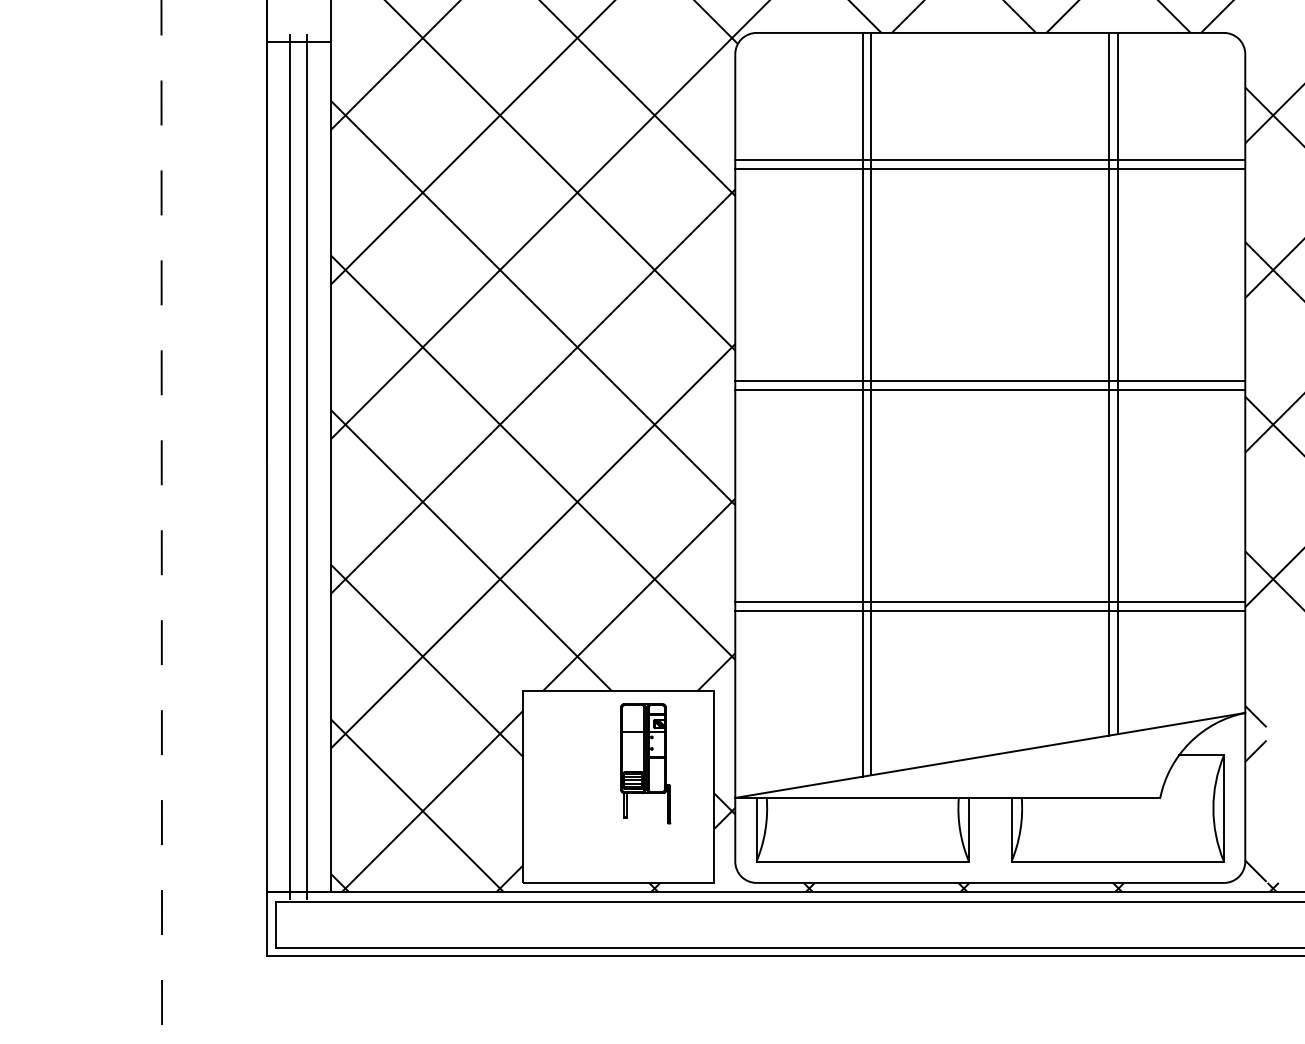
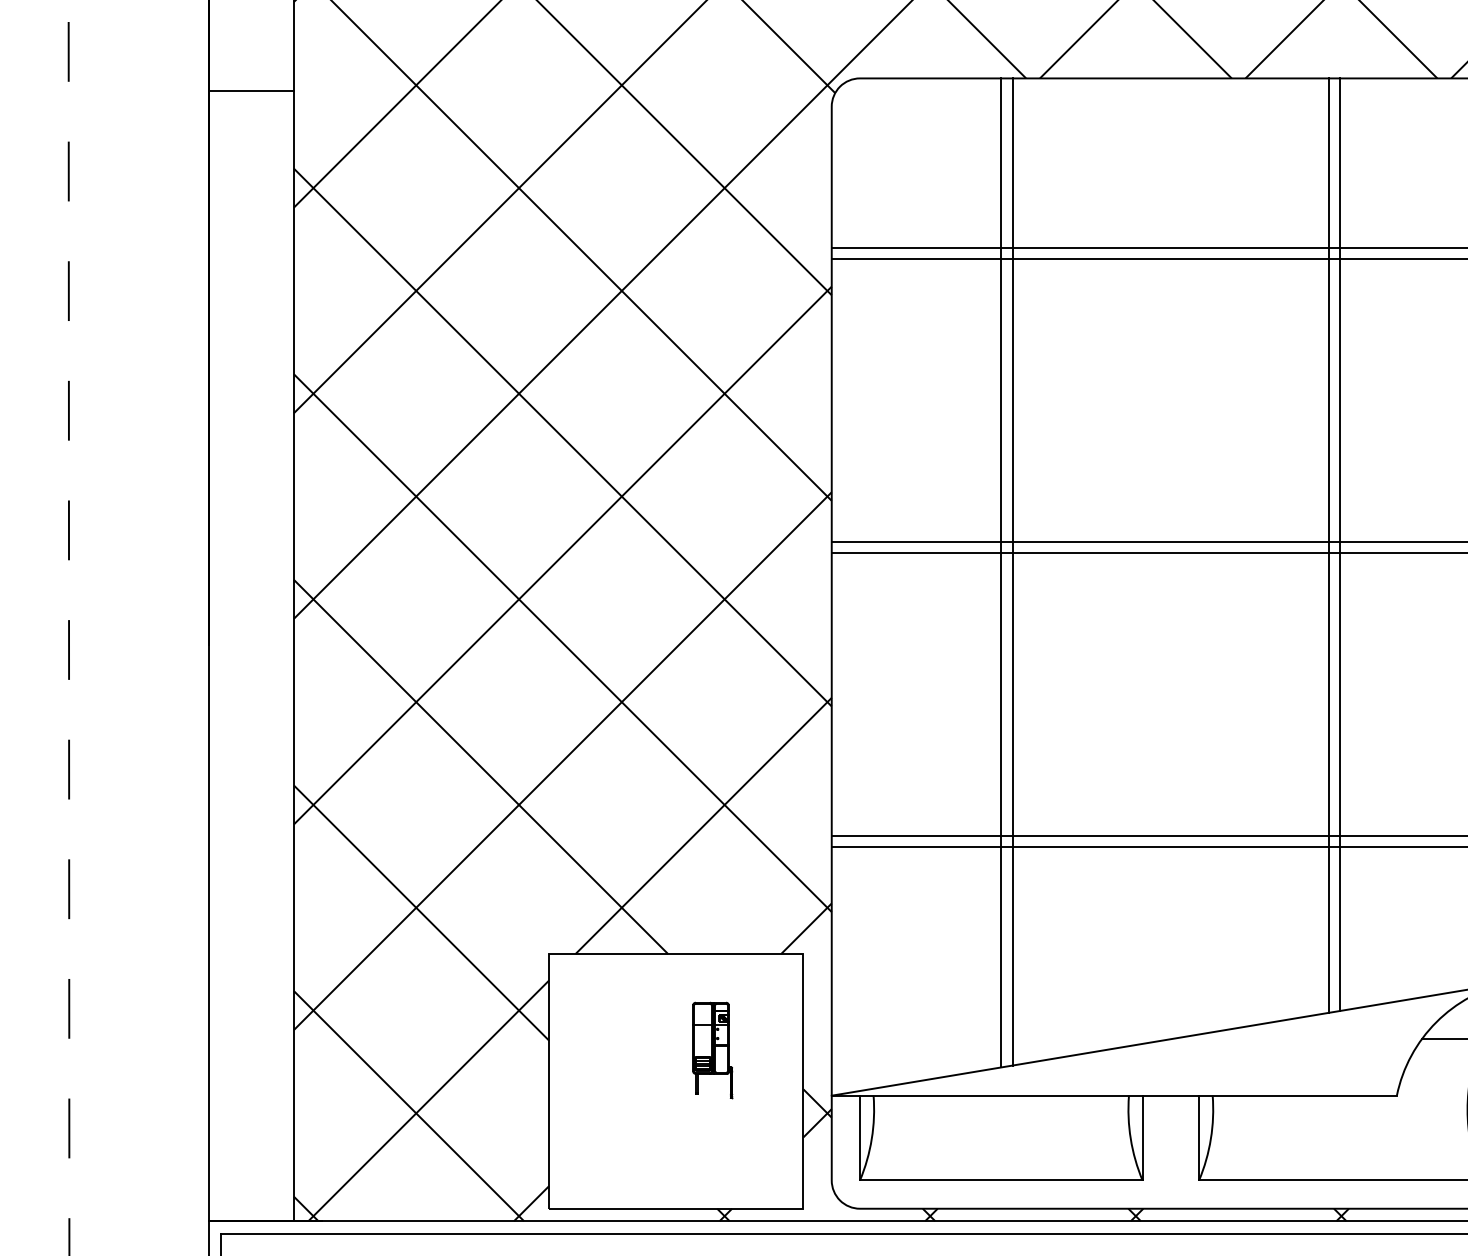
line: (290, 466) -> (240, 654), removed
line: (307, 466) -> (262, 654), removed
part: (645, 763) -> (712, 1049), size x0.6

